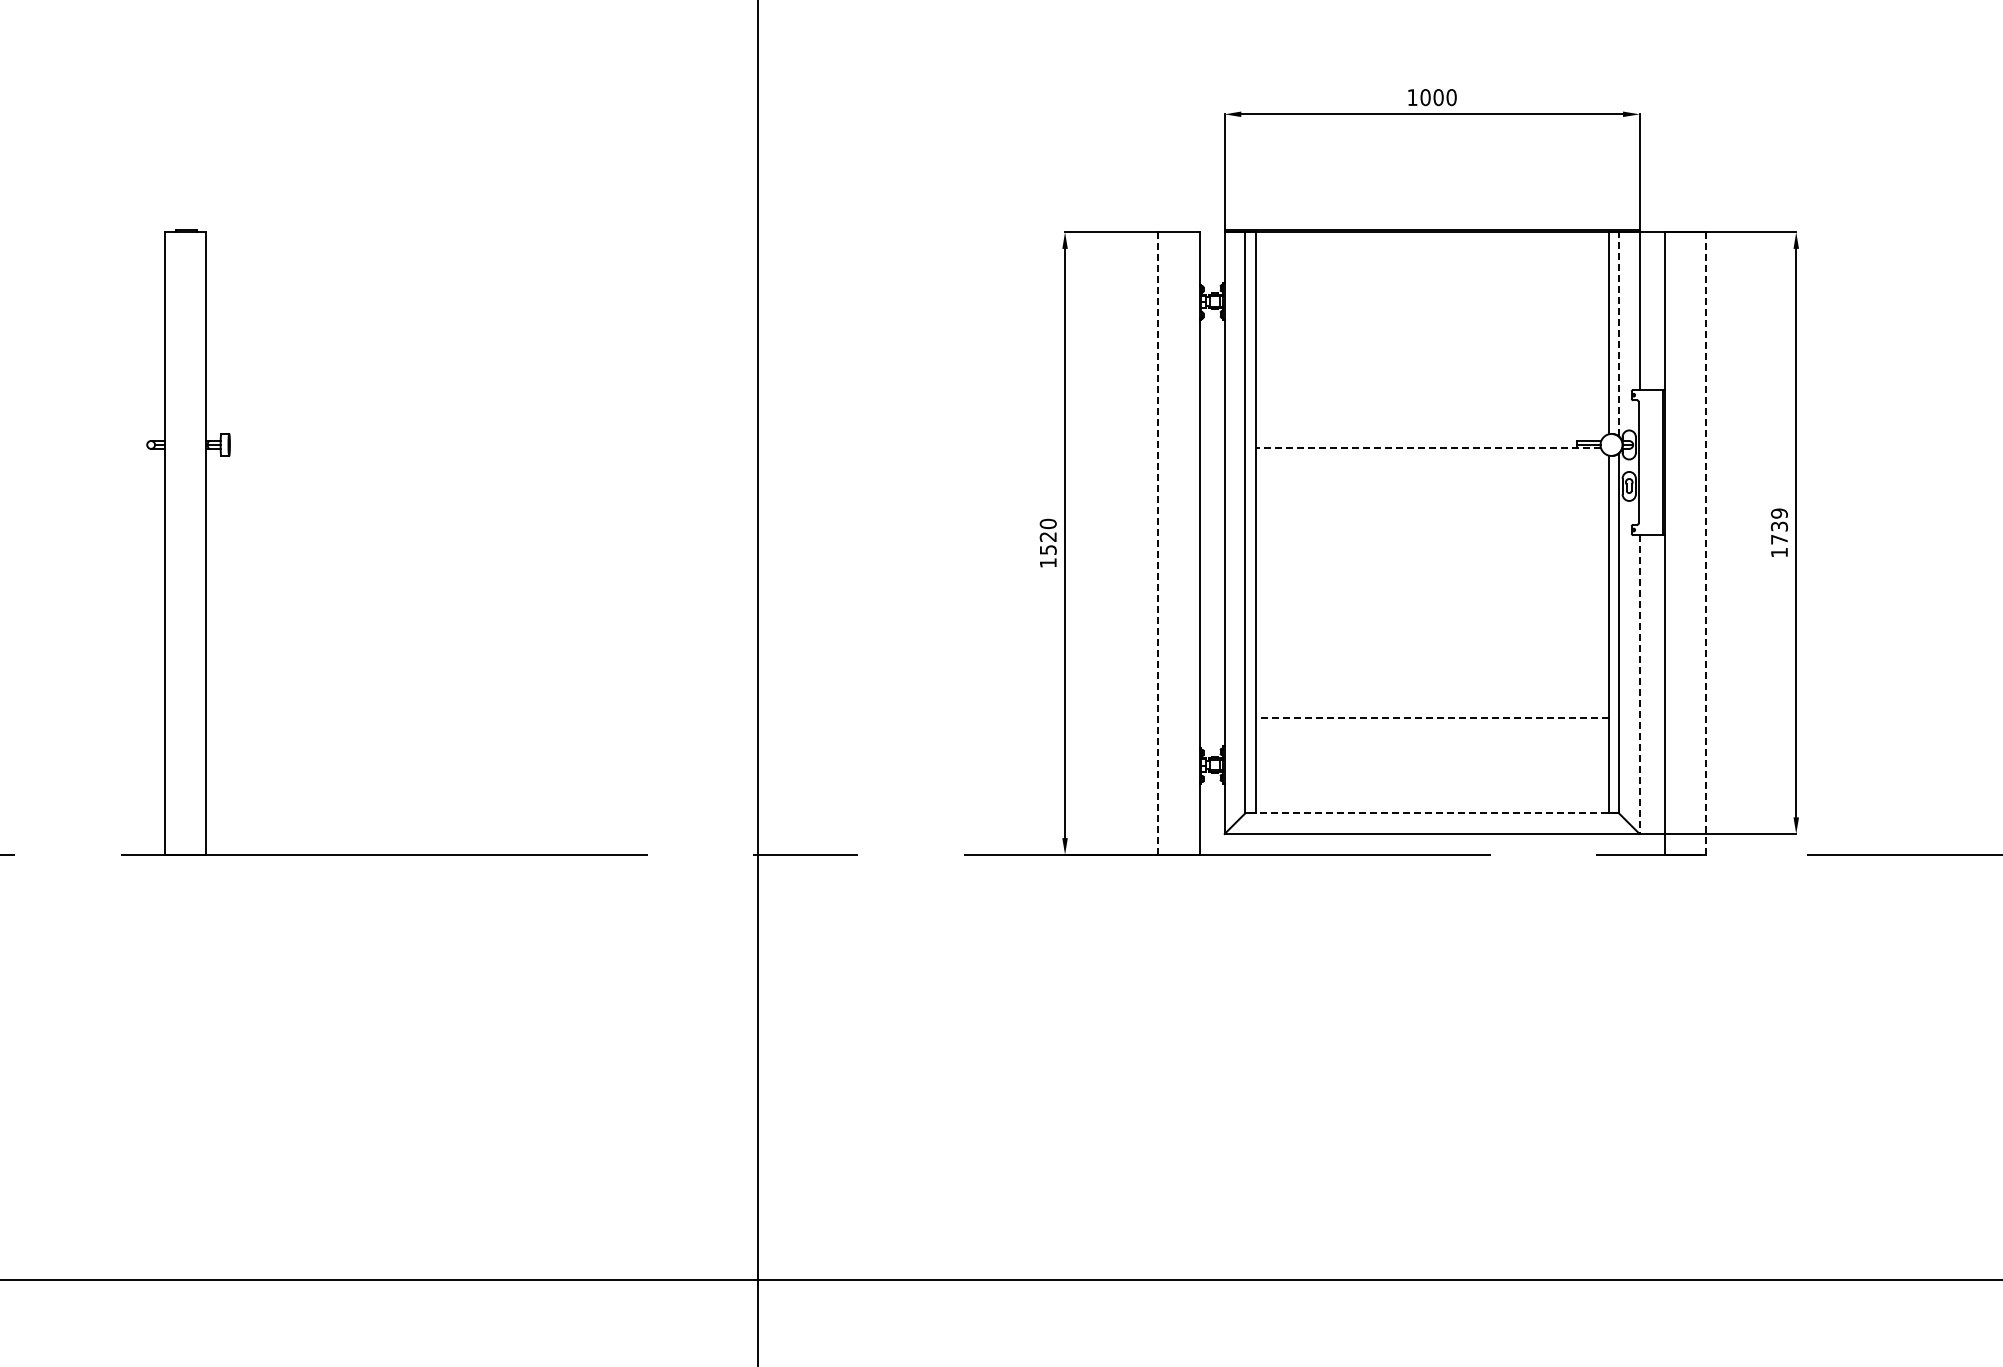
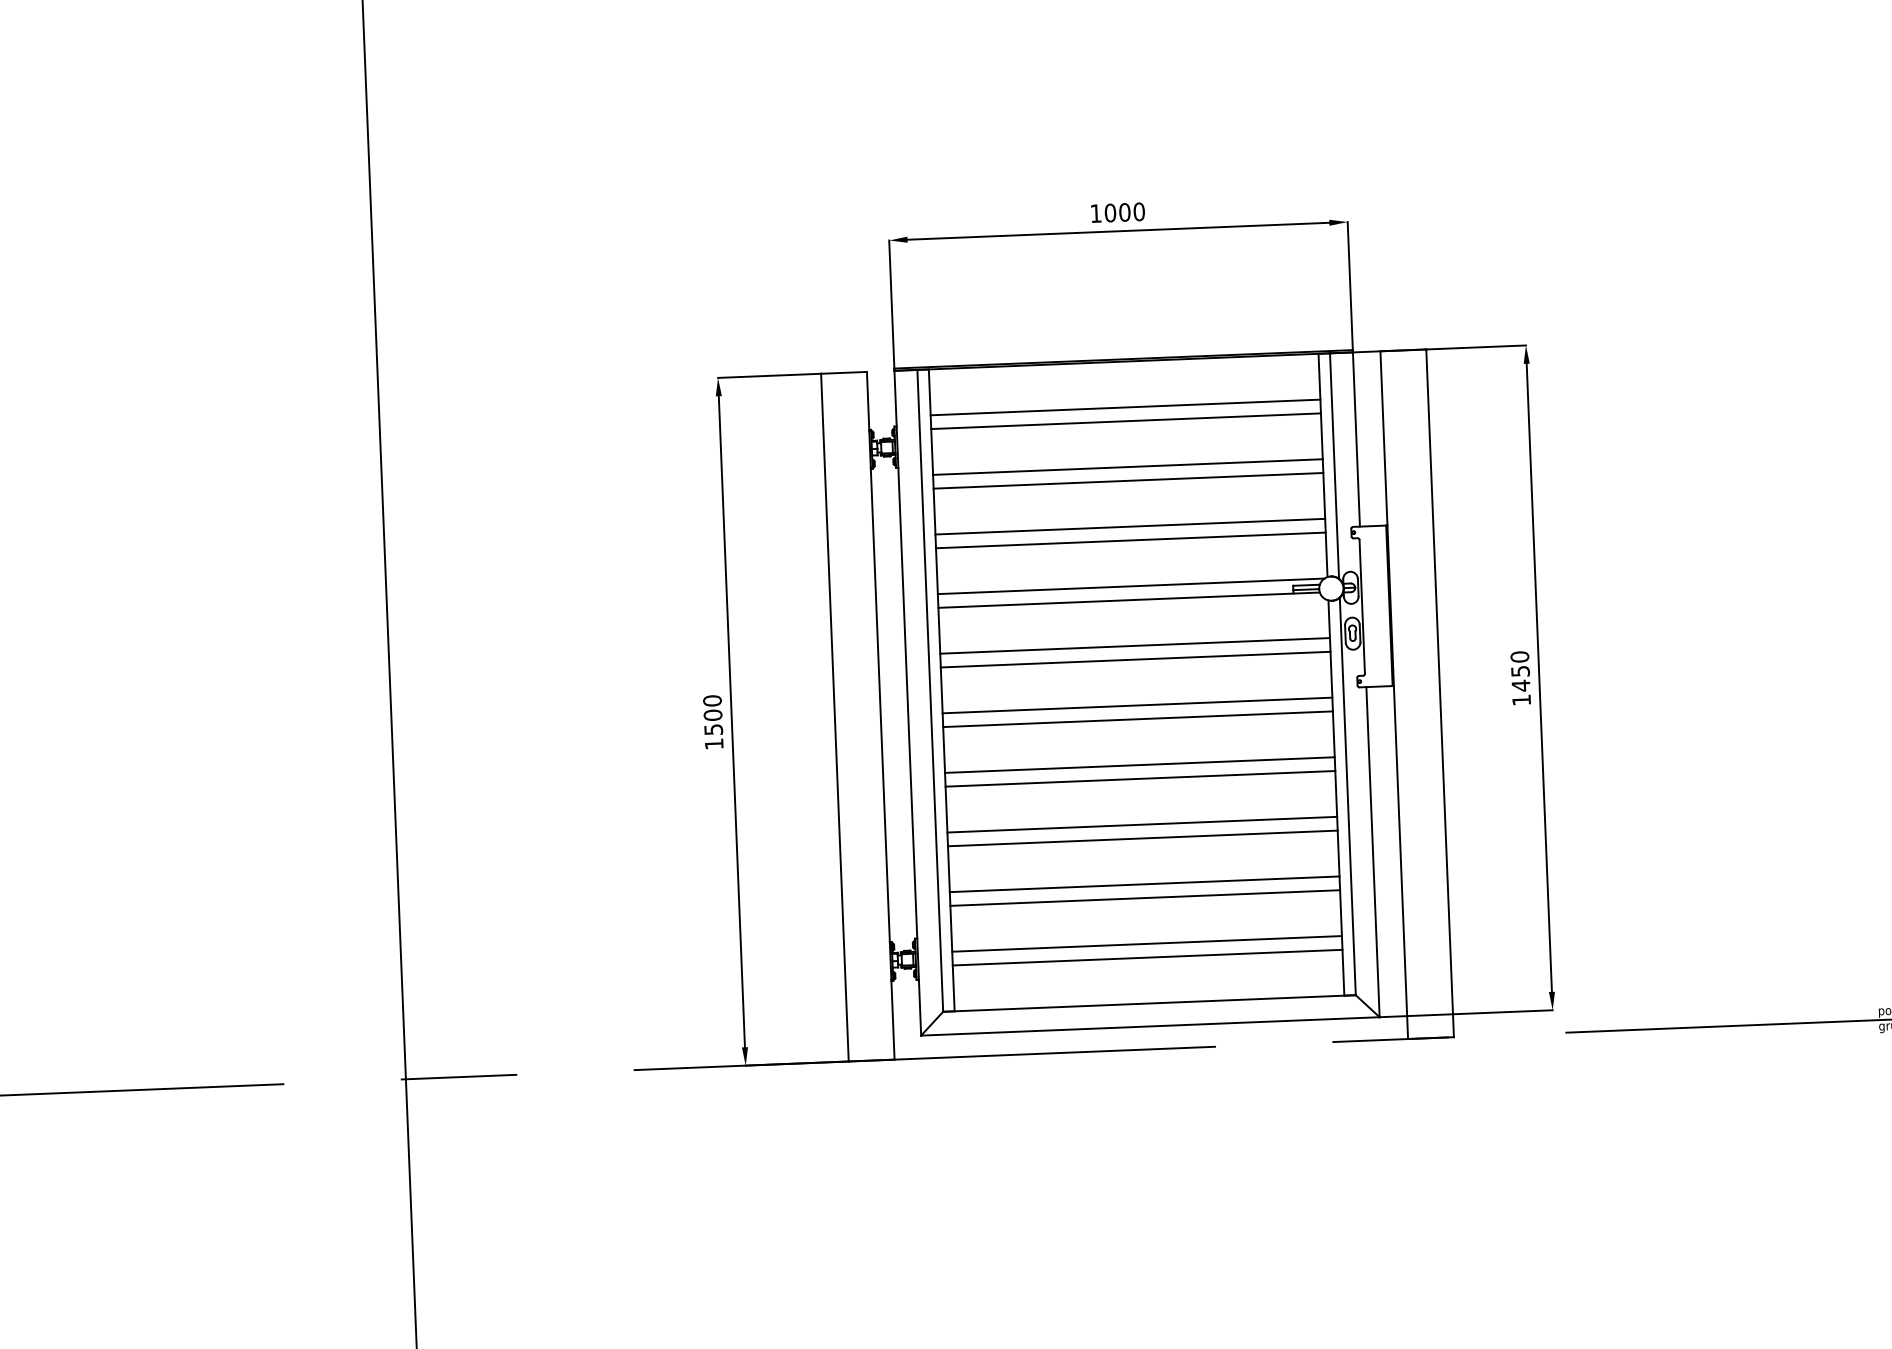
line: (1431, 273) -> (1124, 407), added
line: (1431, 286) -> (1125, 421), added
line: (1431, 327) -> (1127, 466), added
line: (1618, 333) -> (1334, 465), dashed -> solid
line: (1431, 340) -> (1127, 481), added
line: (1431, 381) -> (1129, 526), added
line: (1431, 394) -> (1130, 540), added
line: (1430, 435) -> (1130, 586), added
line: (1428, 448) -> (1129, 600), dashed -> solid
line: (1431, 489) -> (1134, 645), added
line: (1431, 502) -> (1134, 660), added
text: (1779, 526) -> (1520, 671), 1739 -> 1450
text: (1047, 536) -> (712, 714), 1520 -> 1500
line: (1158, 543) -> (835, 717), dashed -> solid
line: (1431, 543) -> (1136, 705), added
line: (1706, 543) -> (1440, 693), dashed -> solid
line: (1431, 555) -> (1137, 718), added
line: (1431, 597) -> (1139, 765), added
line: (1431, 609) -> (1139, 778), added
line: (1431, 651) -> (1141, 824), added
line: (1431, 663) -> (1142, 838), added
line: (1639, 685) -> (1372, 853), dashed -> solid
line: (1431, 705) -> (1143, 884), added
line: (1431, 717) -> (1144, 897), dashed -> solid
line: (1431, 759) -> (1146, 944), added
line: (1431, 771) -> (1146, 957), added
line: (1432, 813) -> (1149, 1003), dashed -> solid

